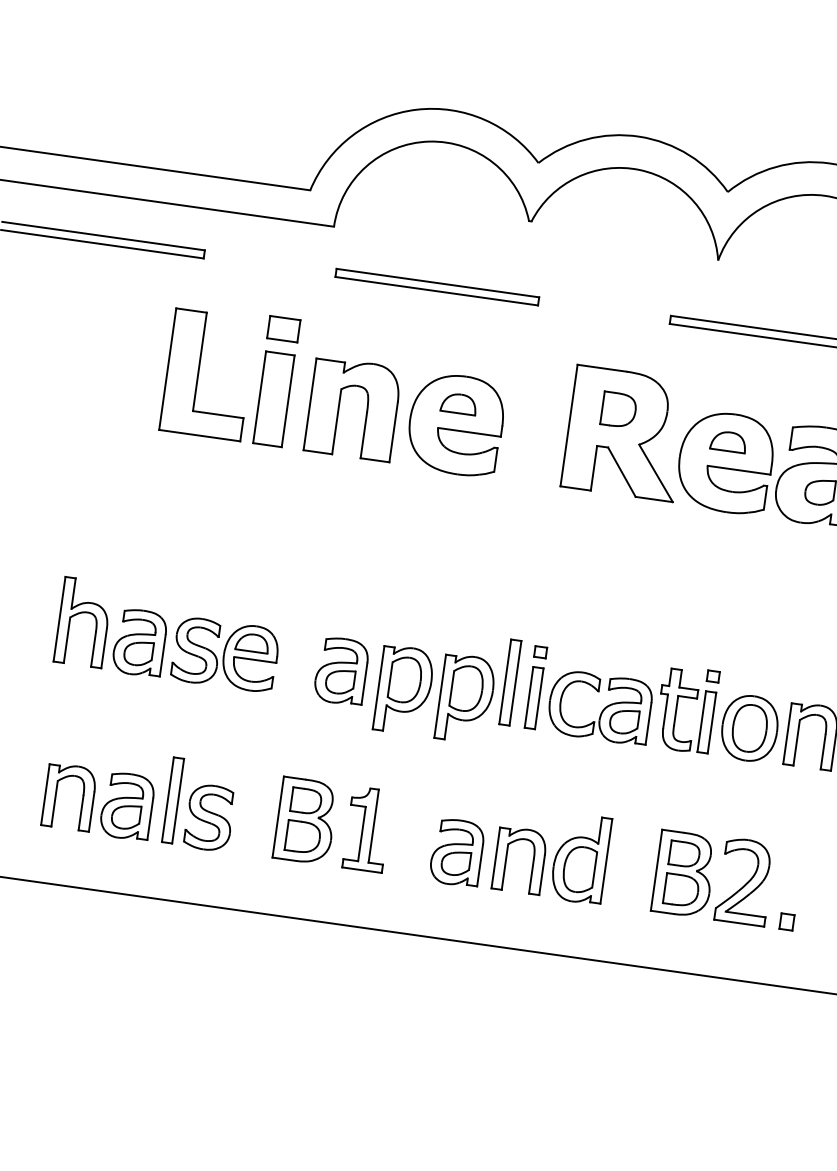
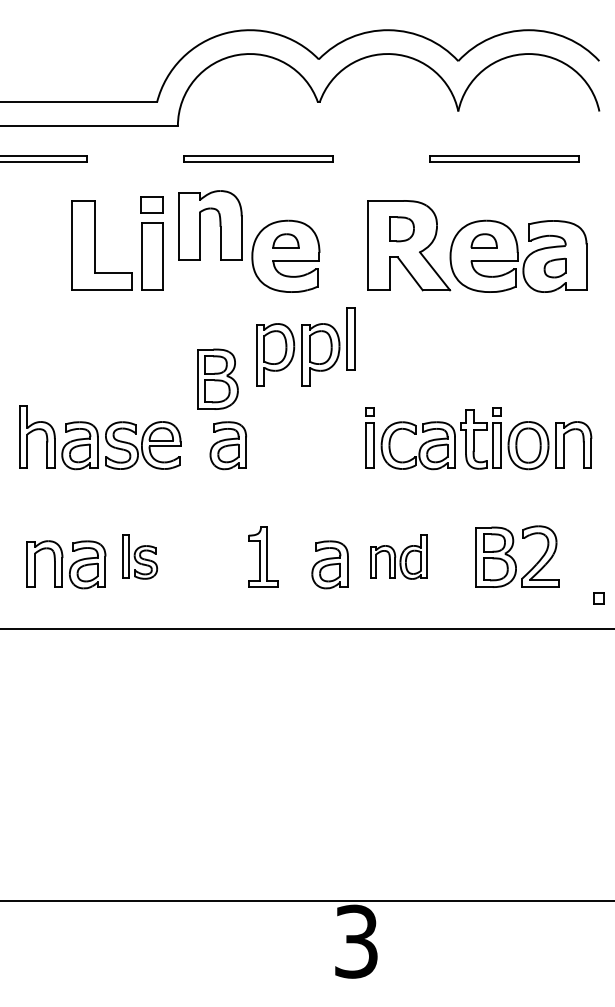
part: (365, 410) -> (219, 225), moved
part: (446, 684) -> (305, 346), moved
part: (200, 805) -> (140, 556), size x0.7
part: (305, 819) -> (217, 378), moved
part: (551, 854) -> (398, 556), size x0.7
part: (786, 922) -> (598, 598), moved

